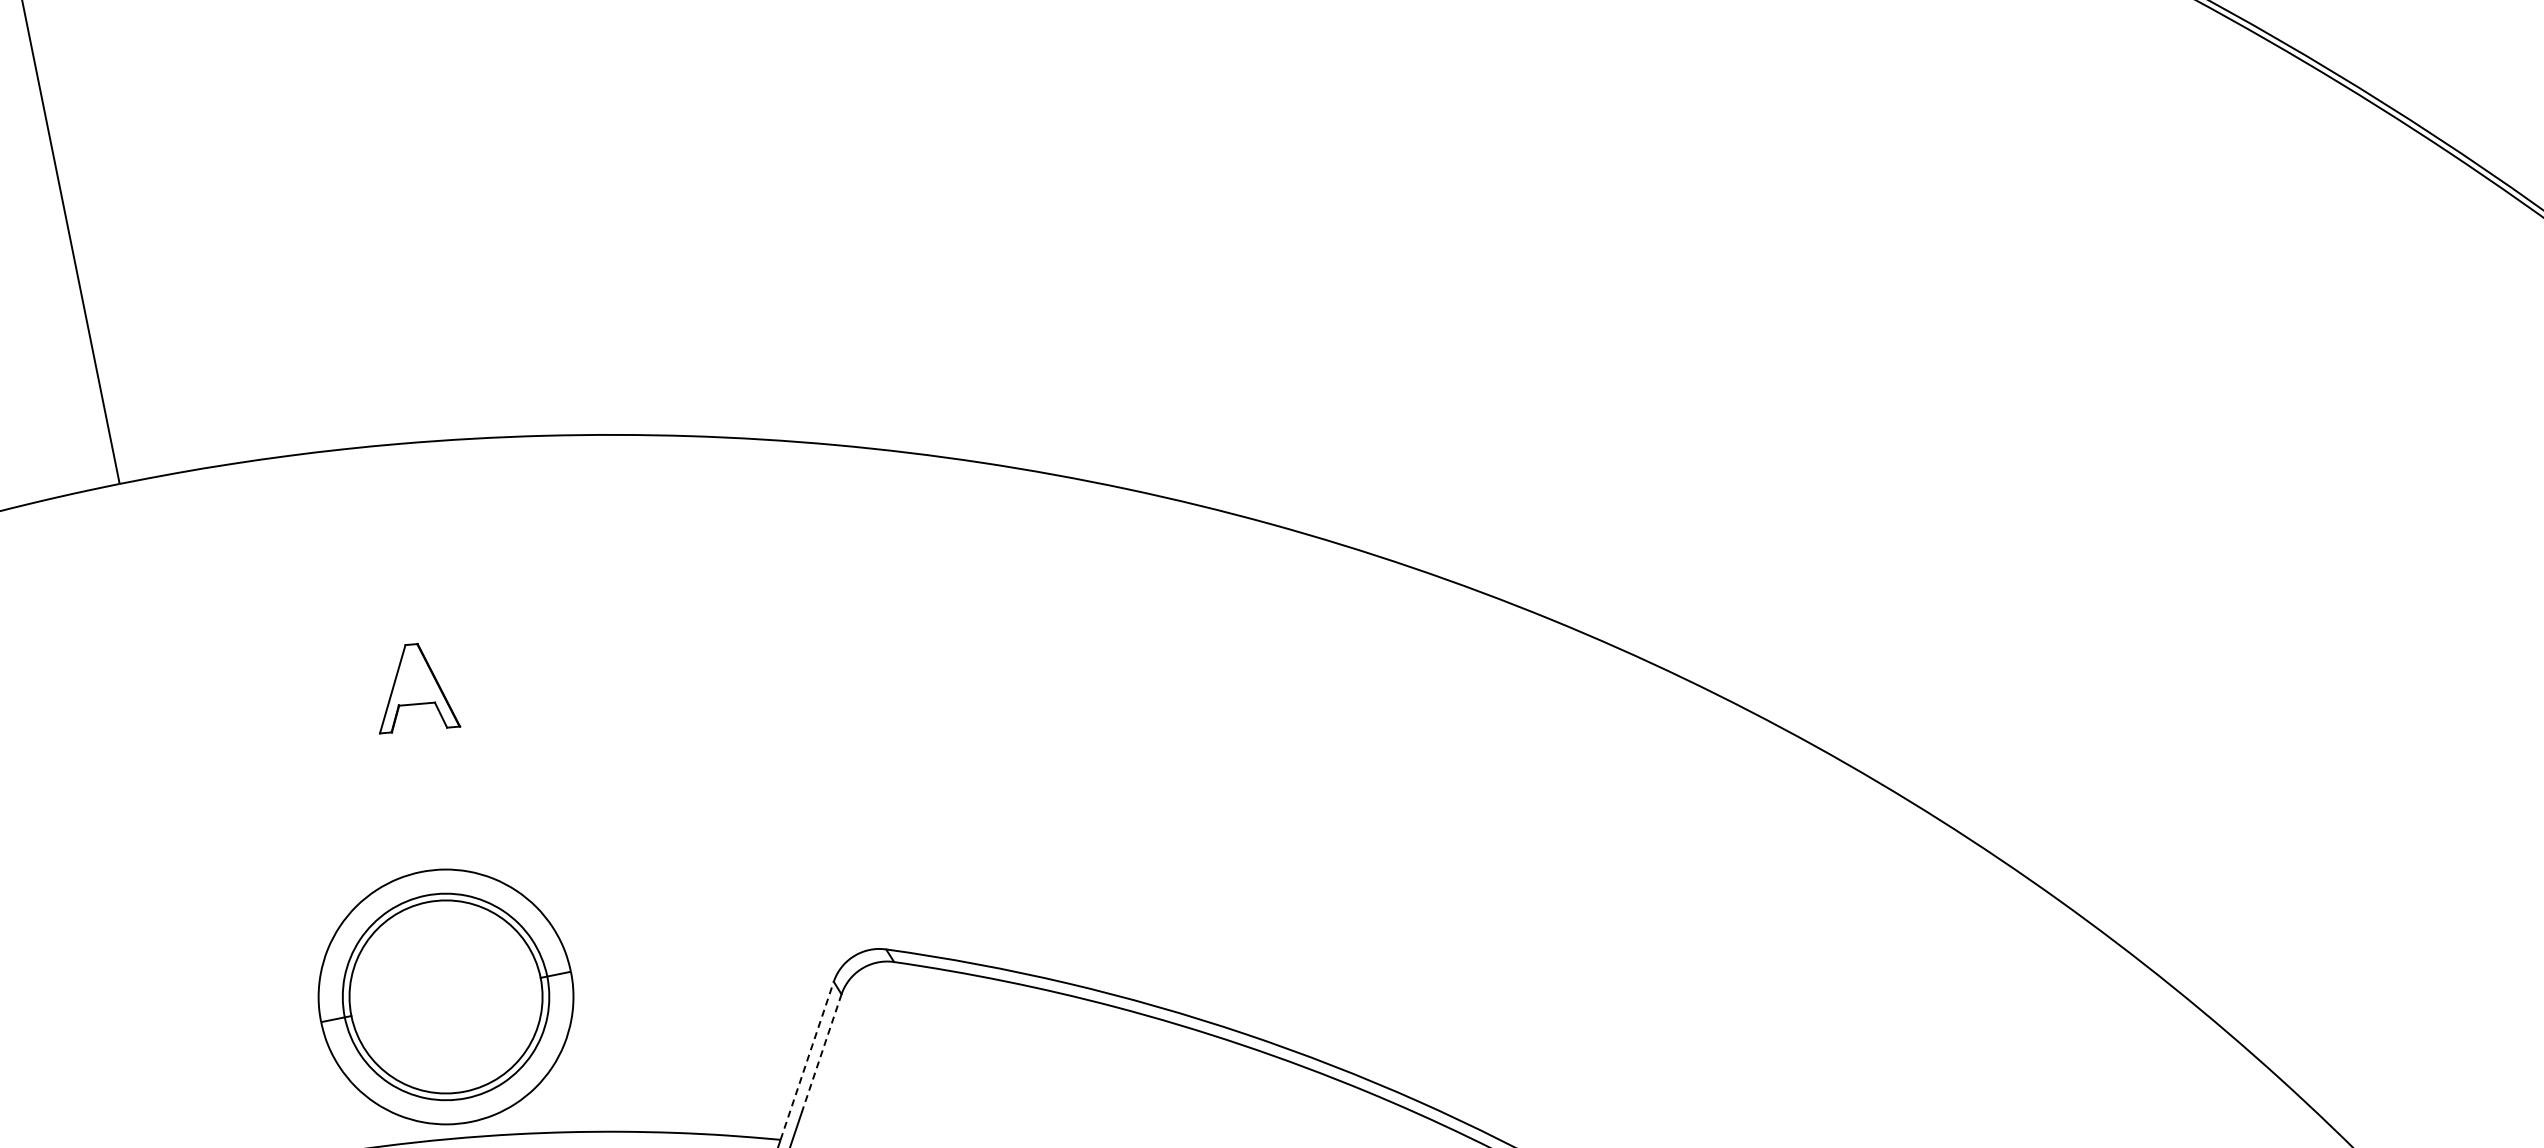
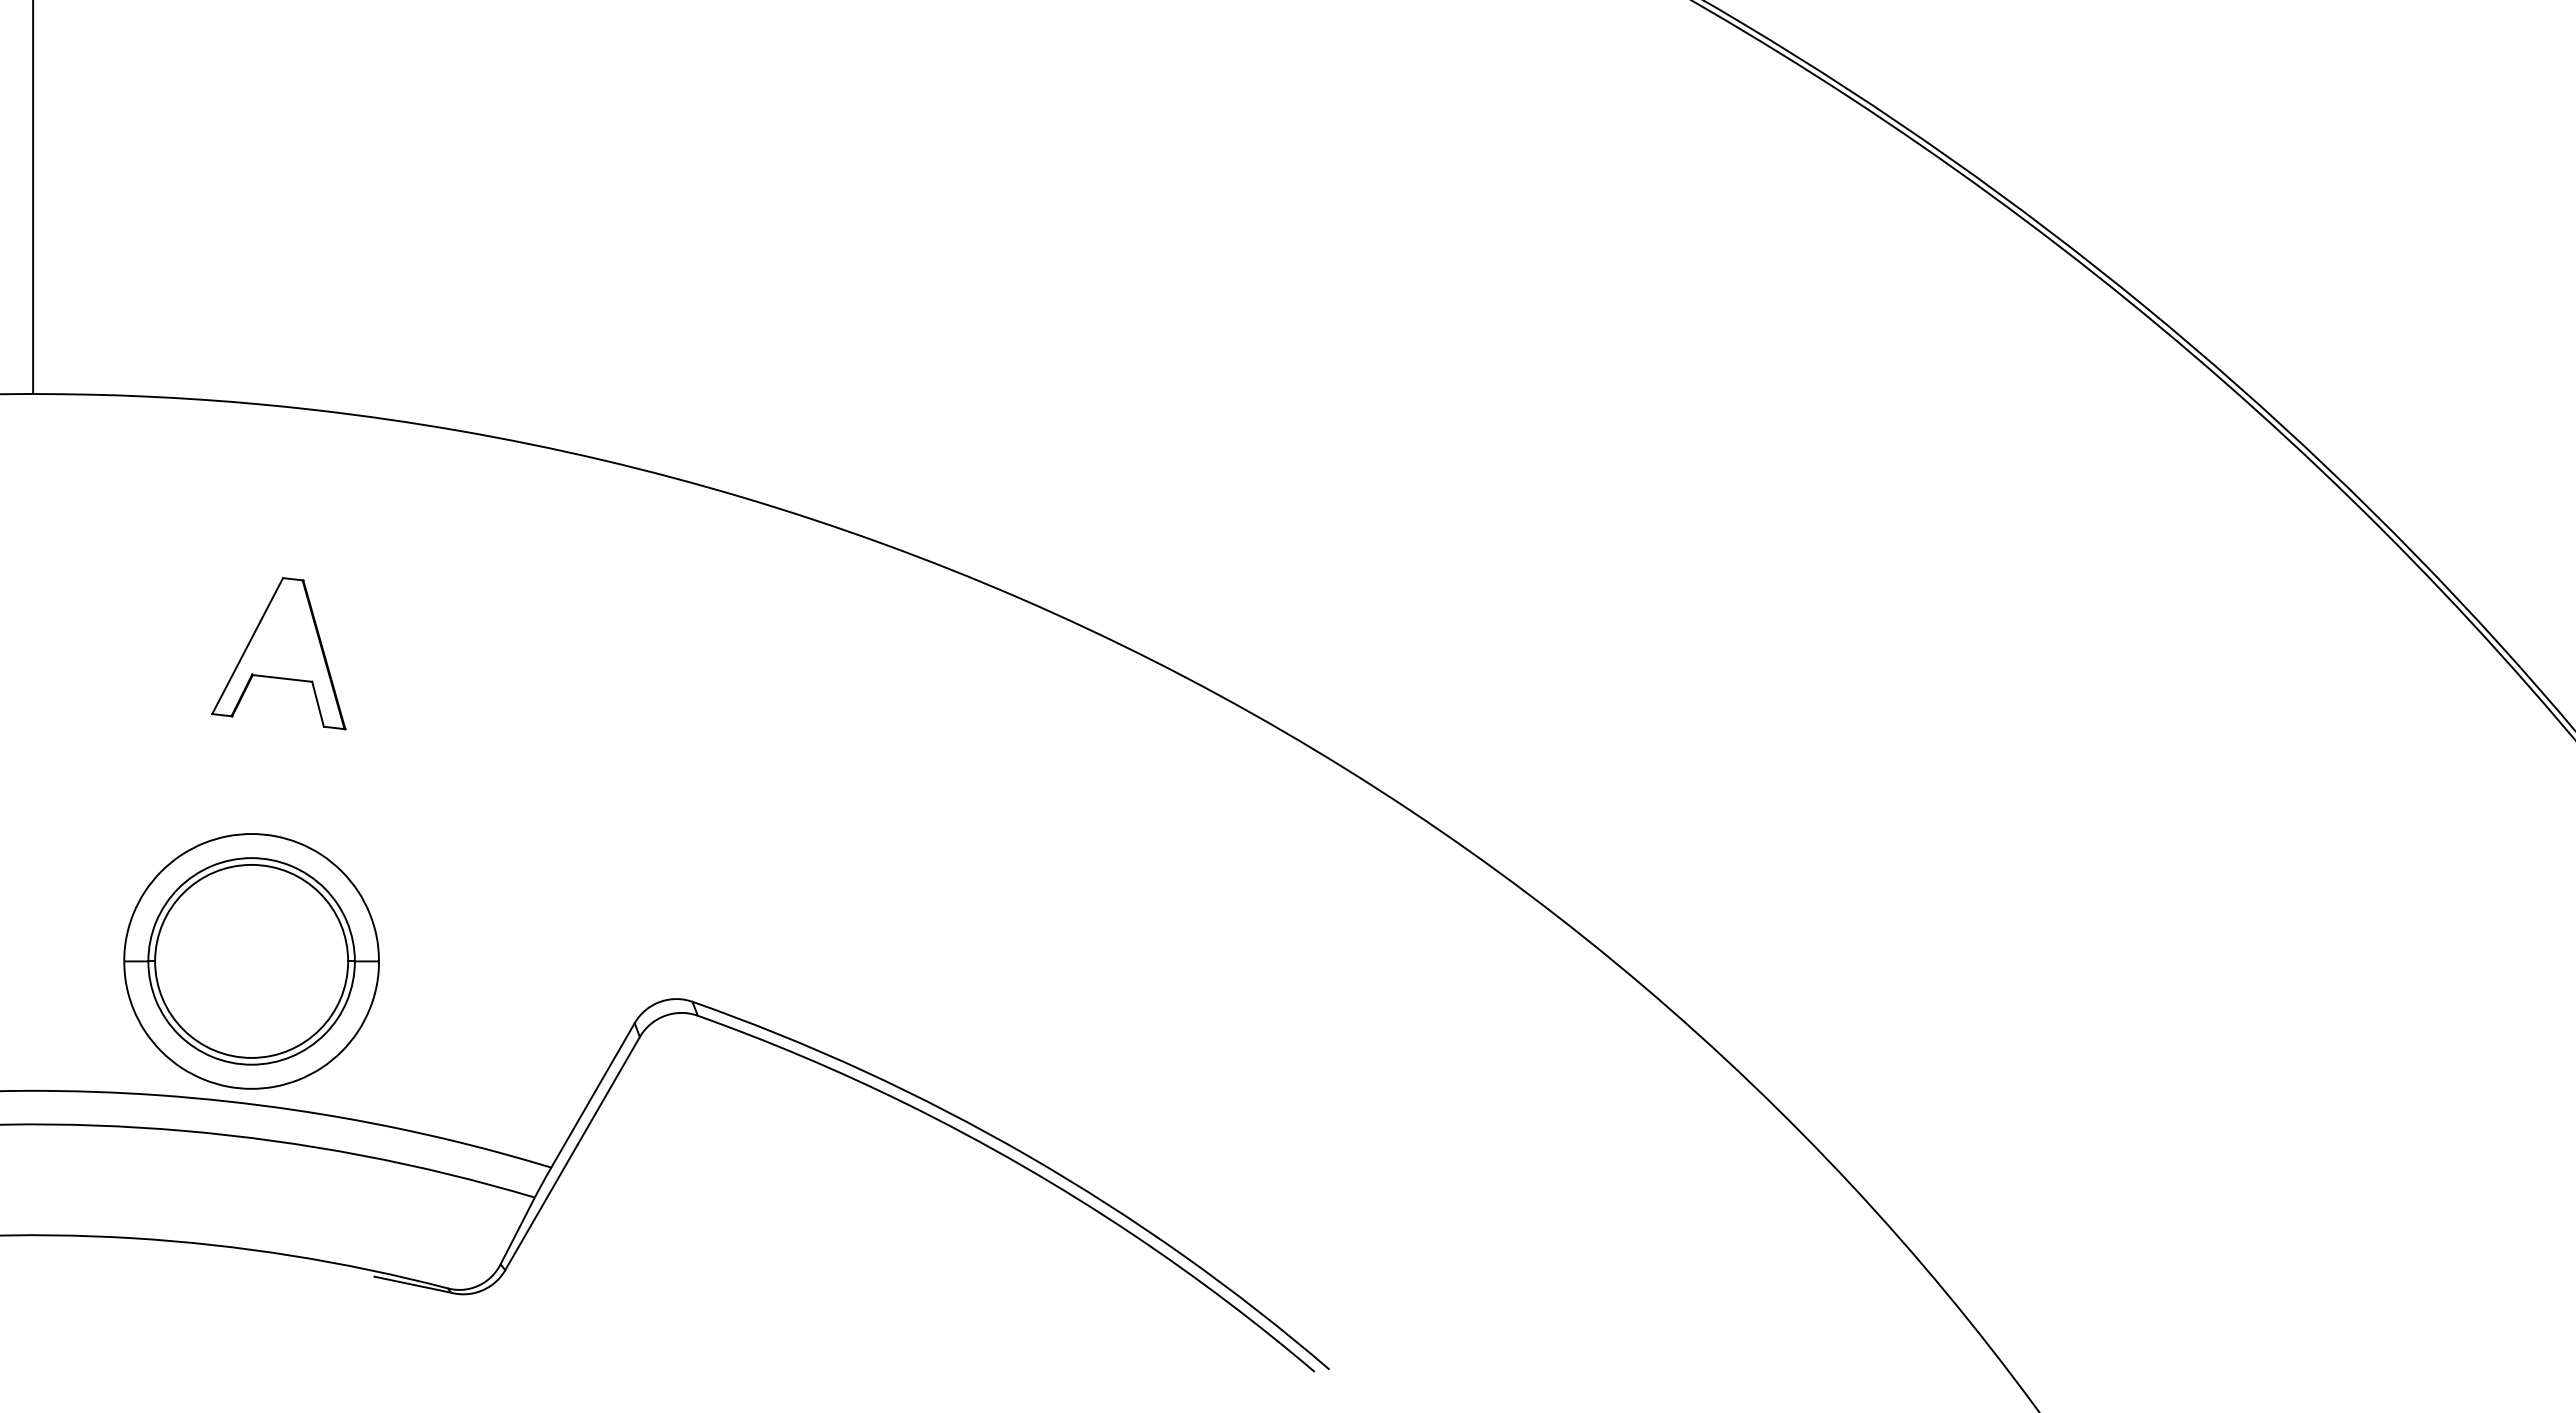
part: (411, 689) -> (278, 653), size x1.67
line: (821, 1053) -> (608, 1091), dashed -> solid
line: (807, 1059) -> (593, 1094), dashed -> solid

